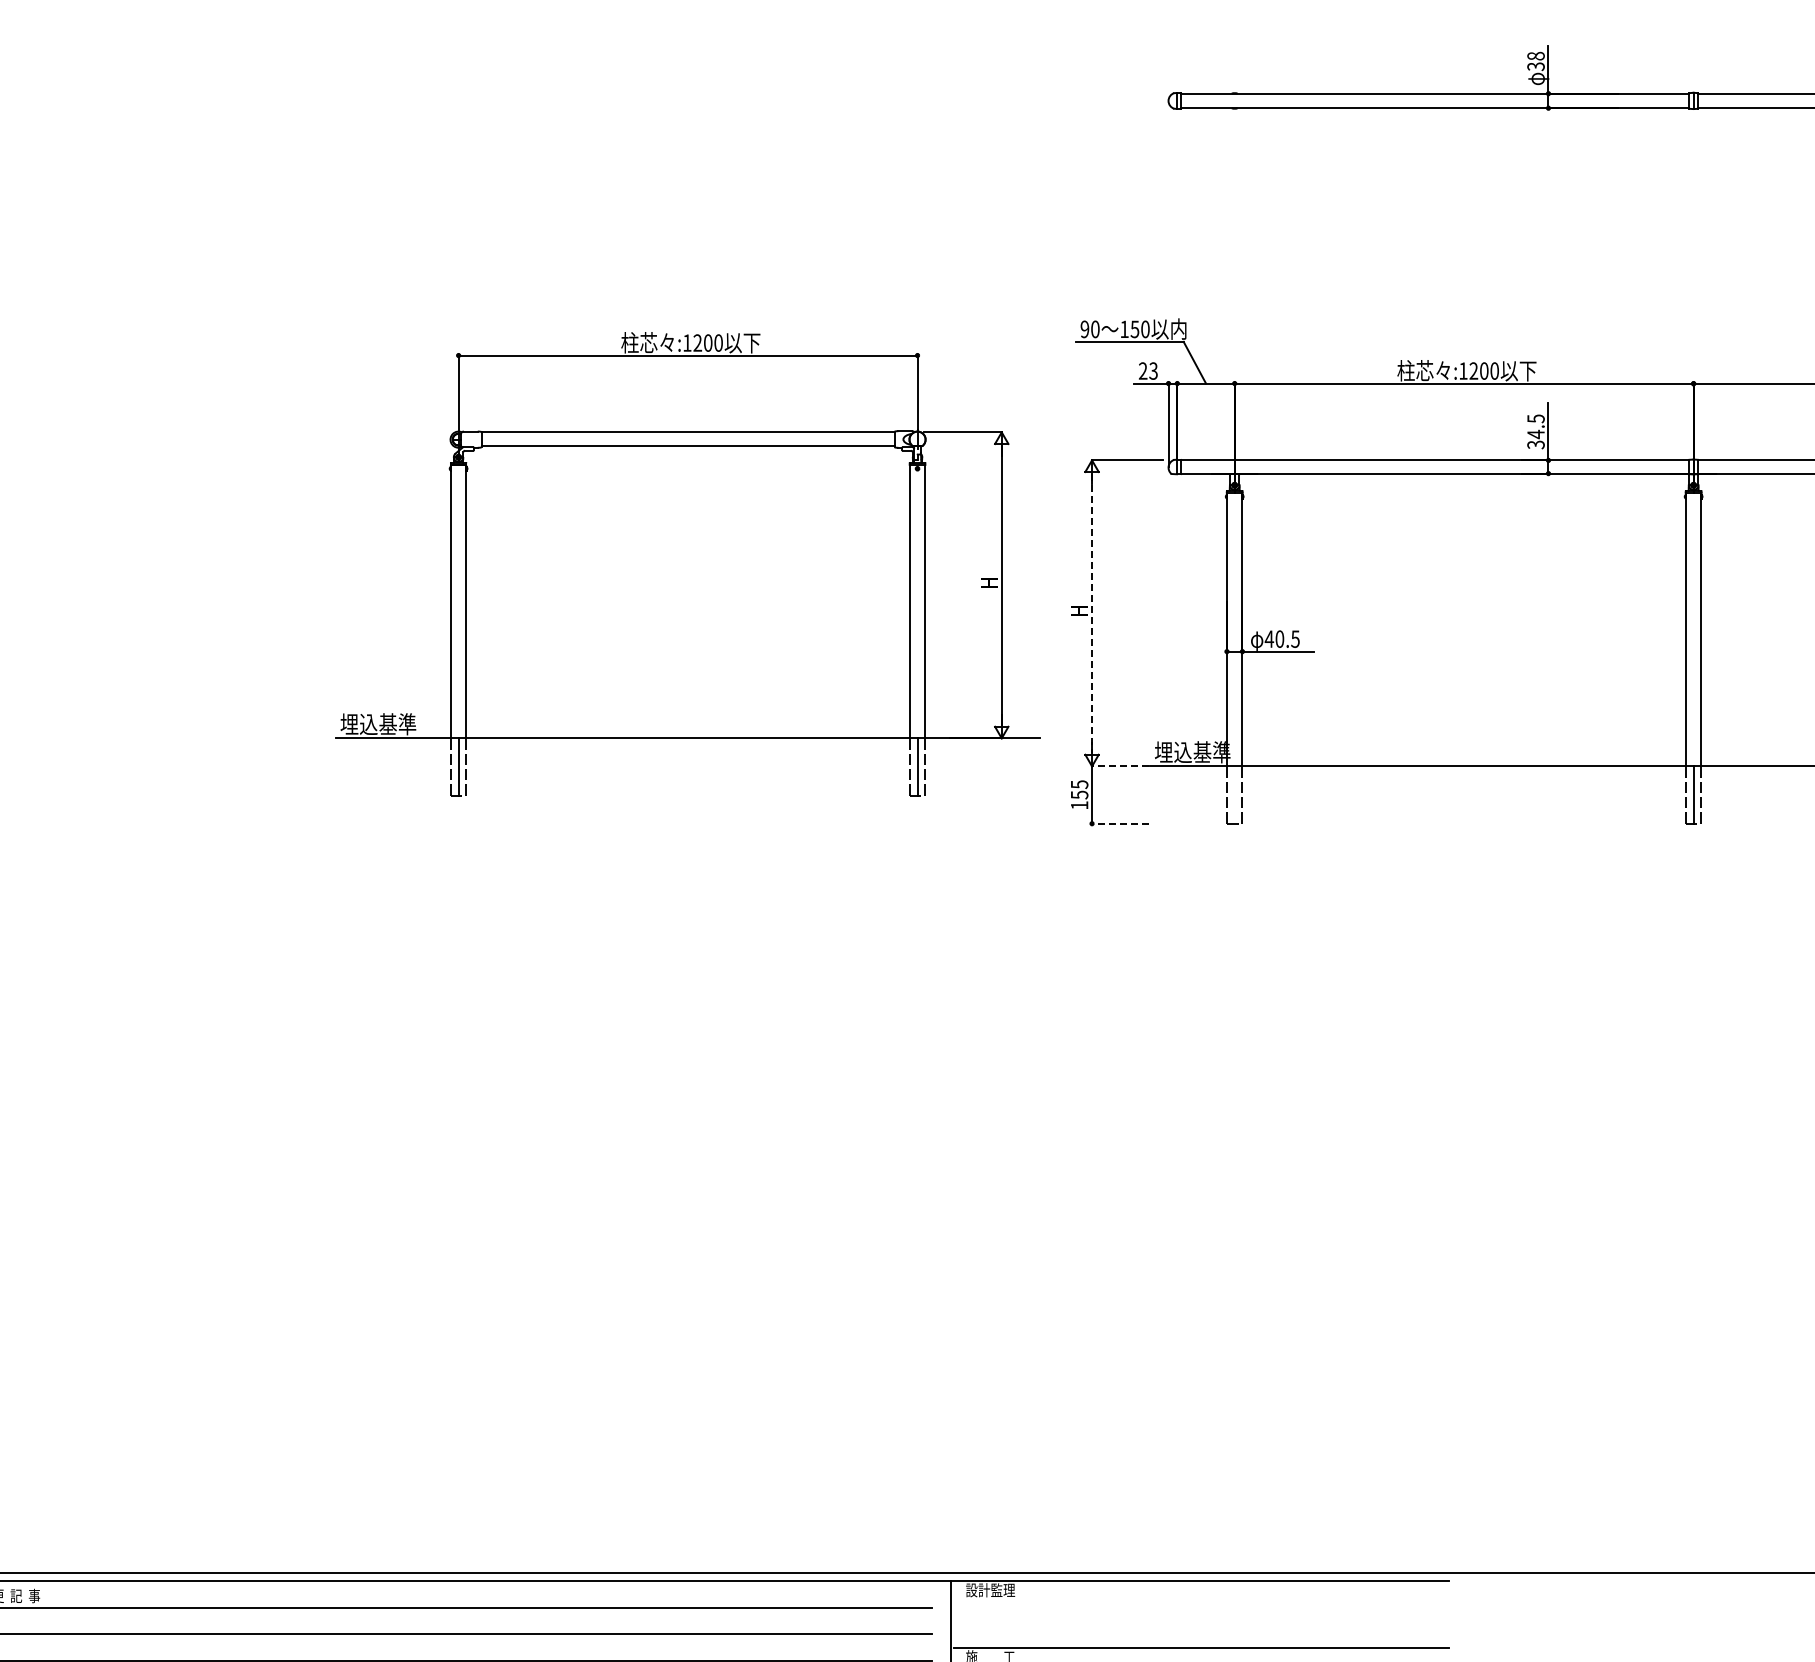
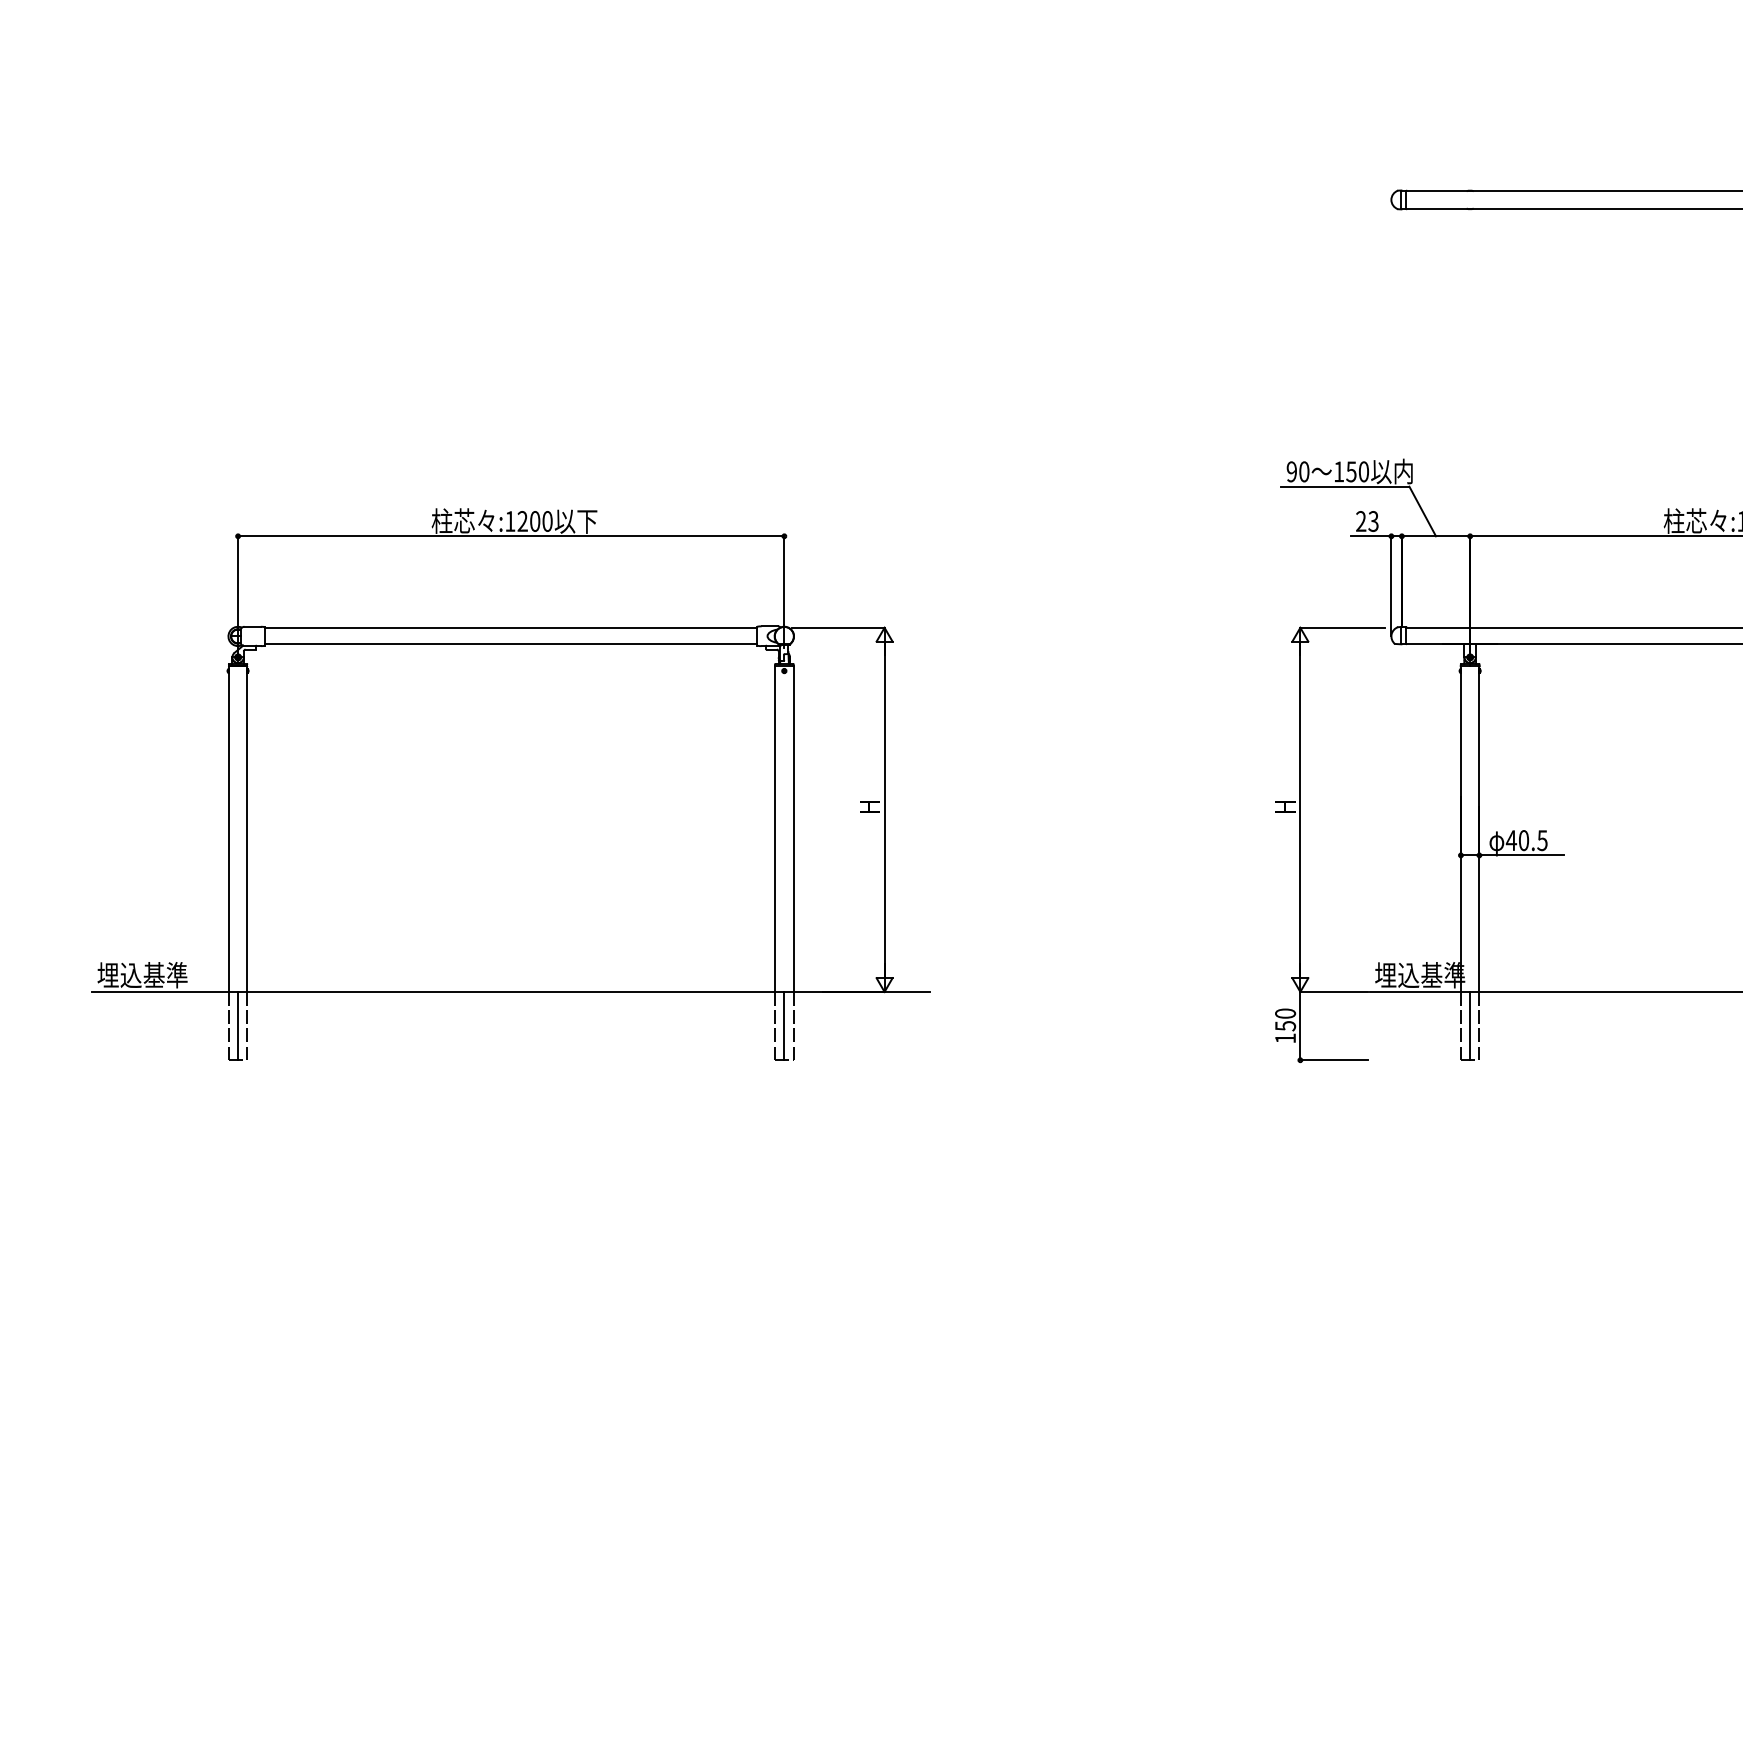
part: (687, 564) -> (510, 785), moved
line: (1092, 613) -> (1300, 810), dashed -> solid
line: (1120, 766) -> (1334, 992), dashed -> solid
text: (1079, 784) -> (1285, 1013), 155 -> 150
line: (1234, 794) -> (1469, 1025), added
line: (1120, 823) -> (1334, 1059), dashed -> solid

